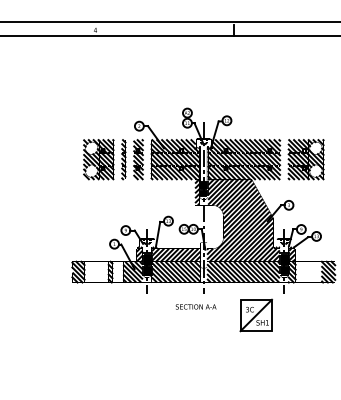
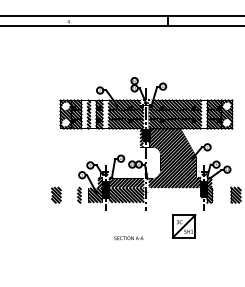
hatch: (242, 271) -> (174, 194), removed
text: (195, 307) -> (128, 238), moved

